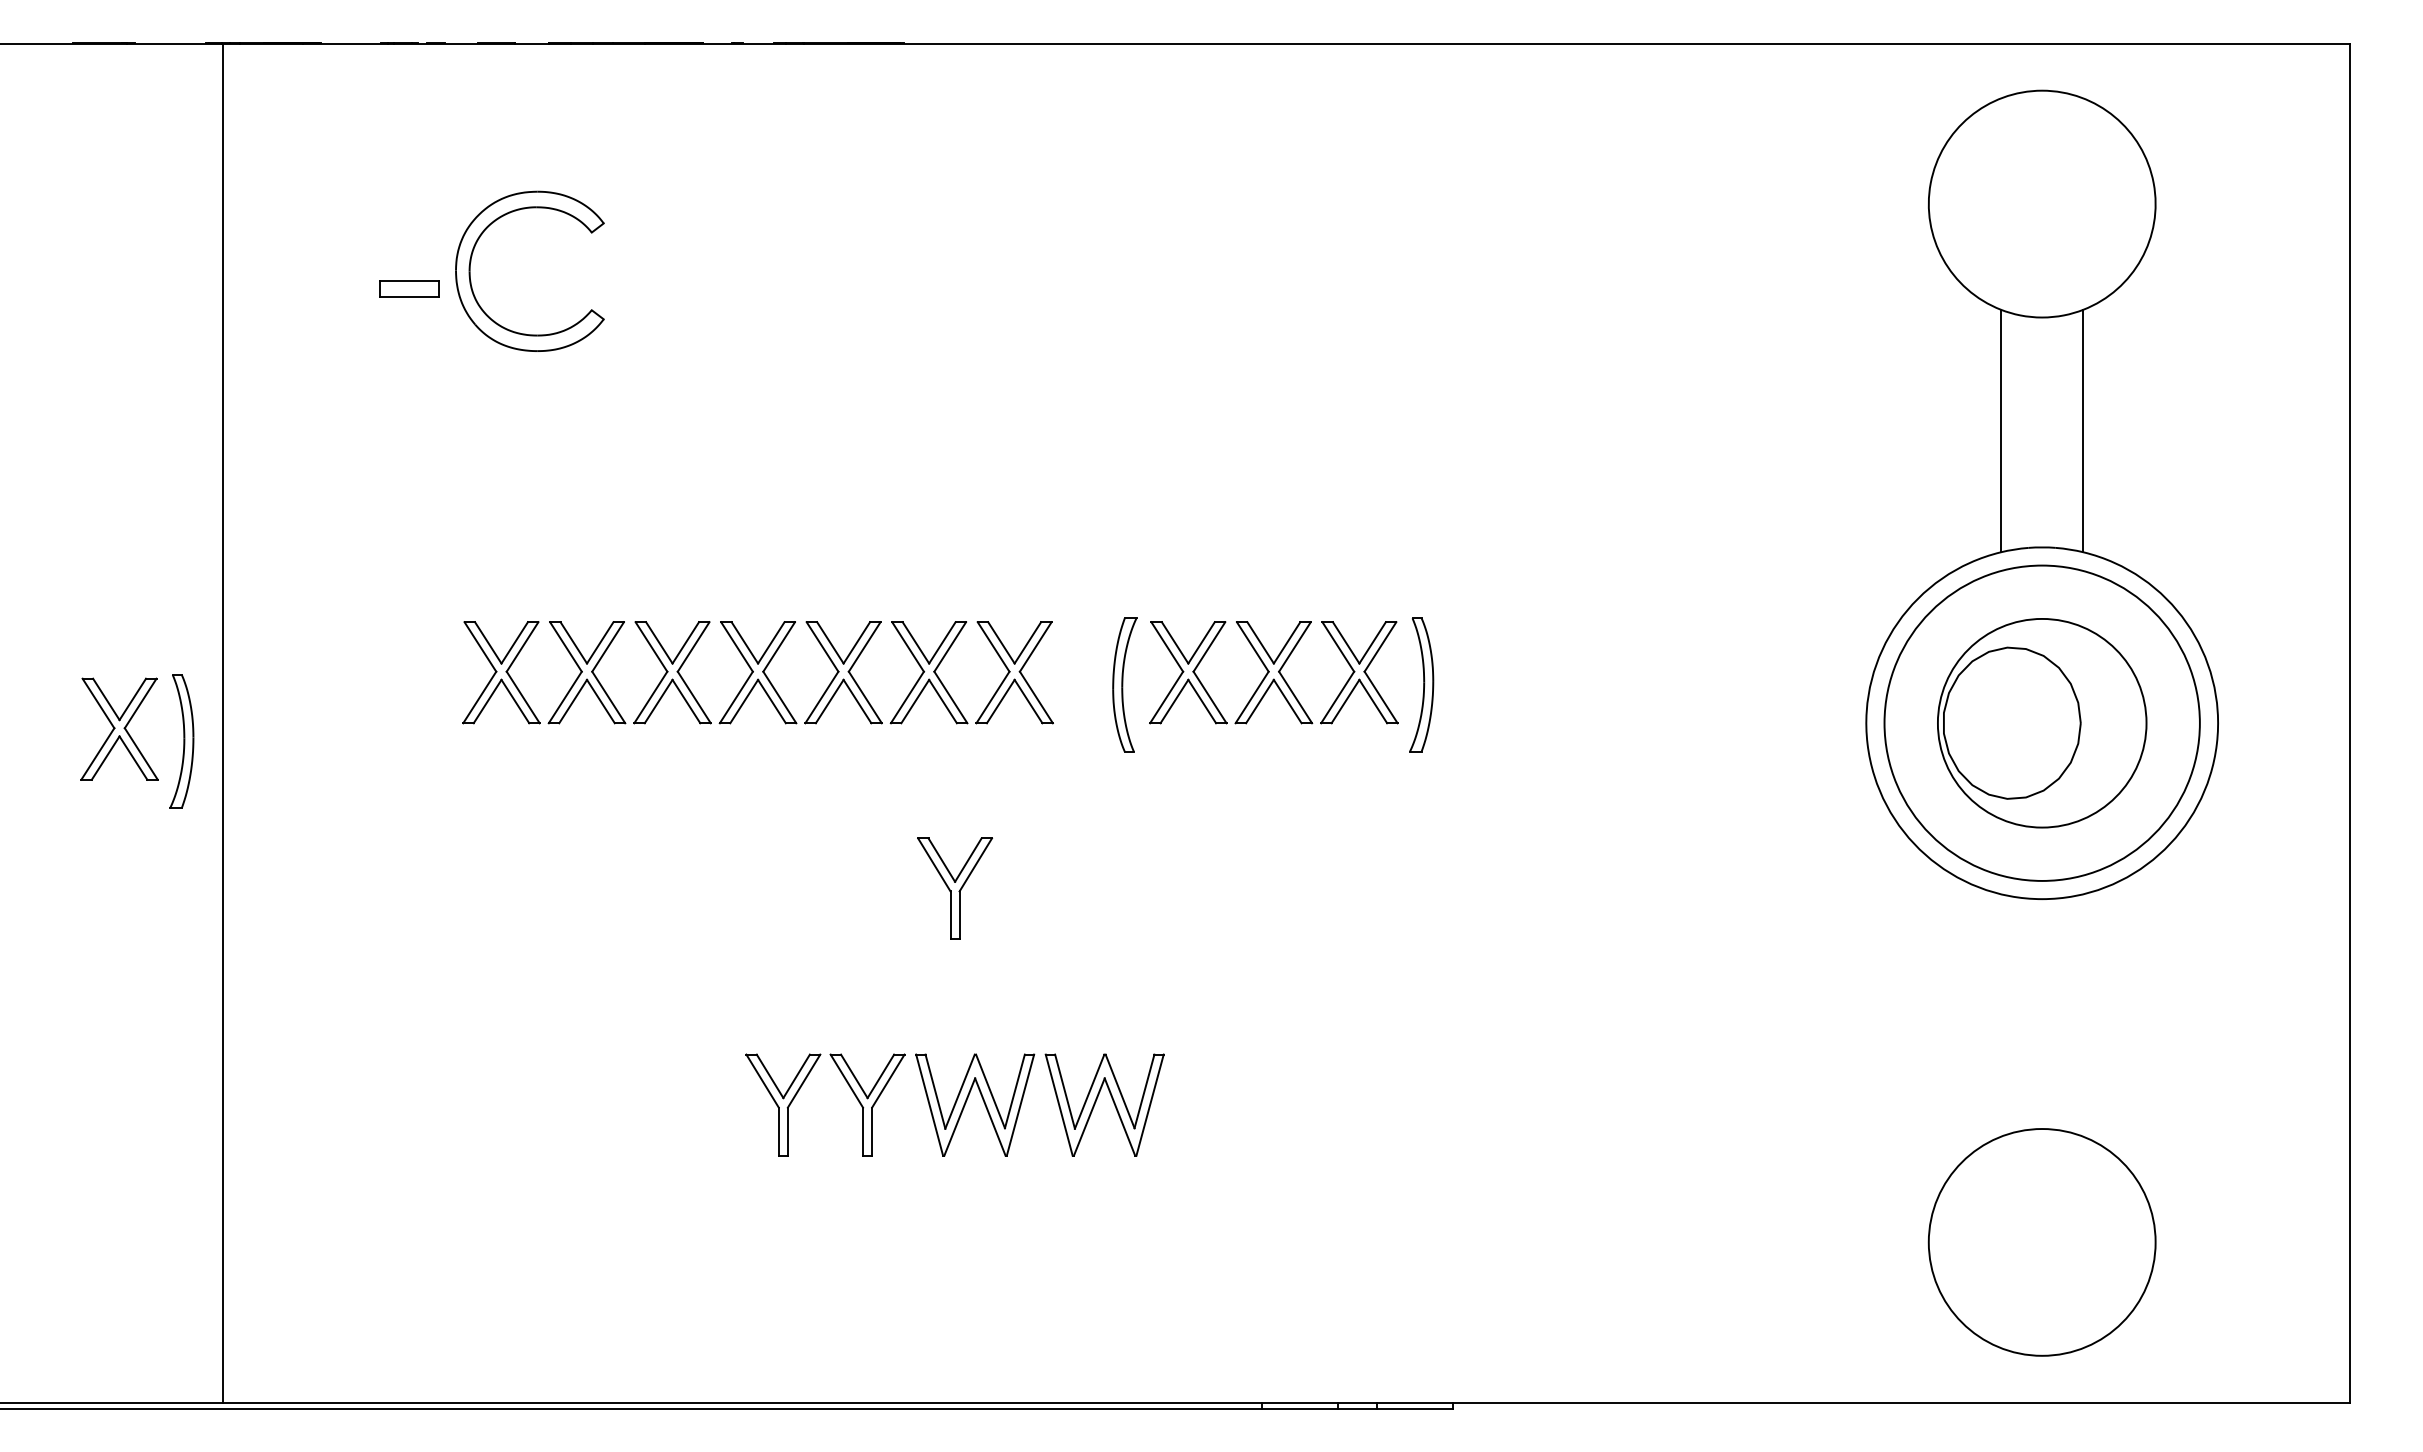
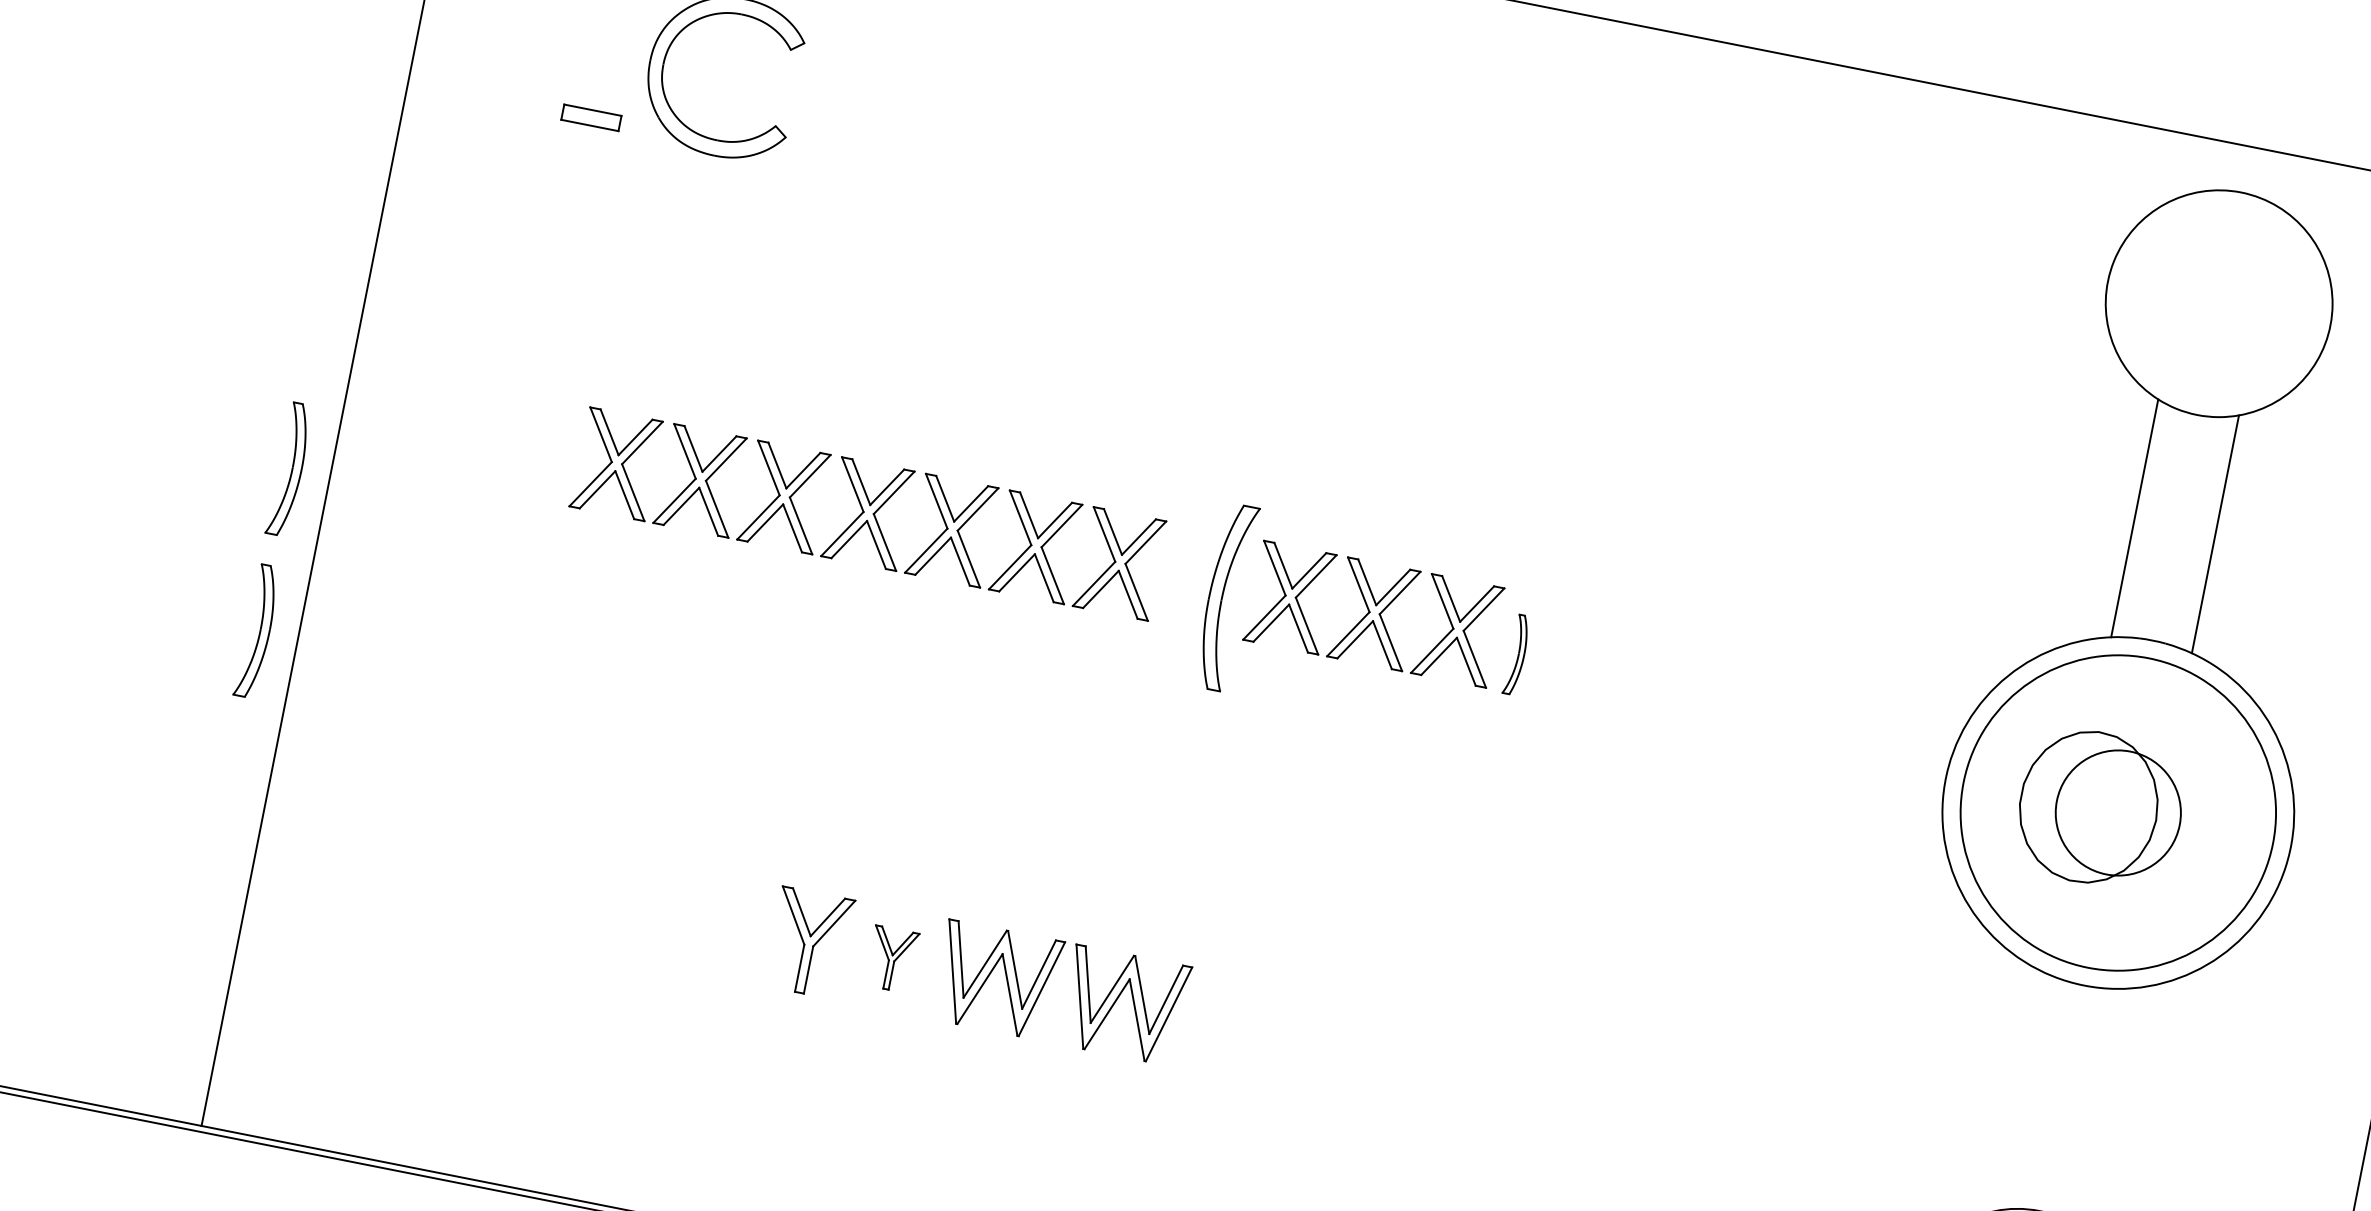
part: (409, 288) -> (591, 117), moved
part: (1124, 684) -> (1225, 596), size x1.4
part: (1421, 684) -> (1516, 654), size x0.6
circle: (2041, 722) -> (2117, 812), size x0.6
part: (119, 728) -> (231, 444), removed
part: (954, 888) -> (1019, 763), removed
part: (181, 906) -> (257, 631), added
part: (867, 1104) -> (891, 958), size x0.6

